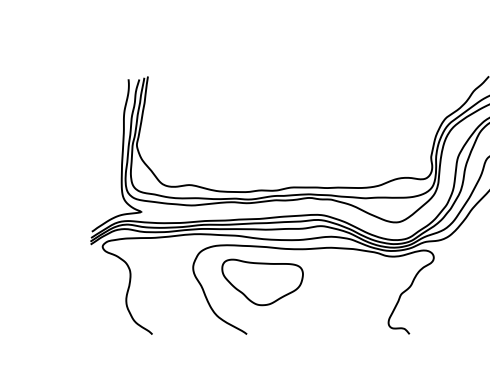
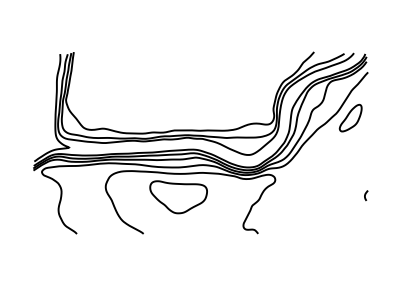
part: (262, 282) -> (178, 197), moved

